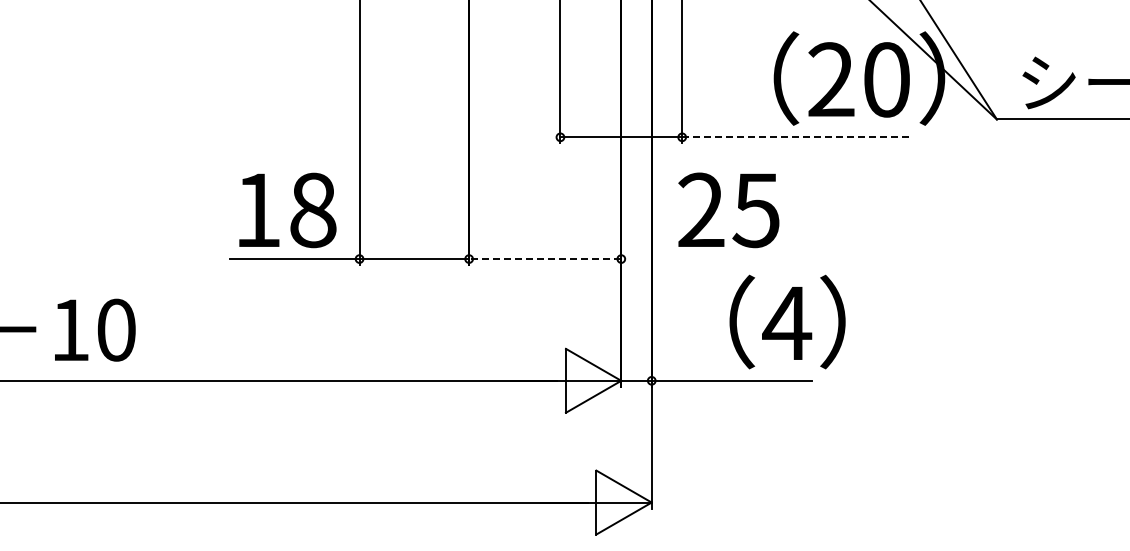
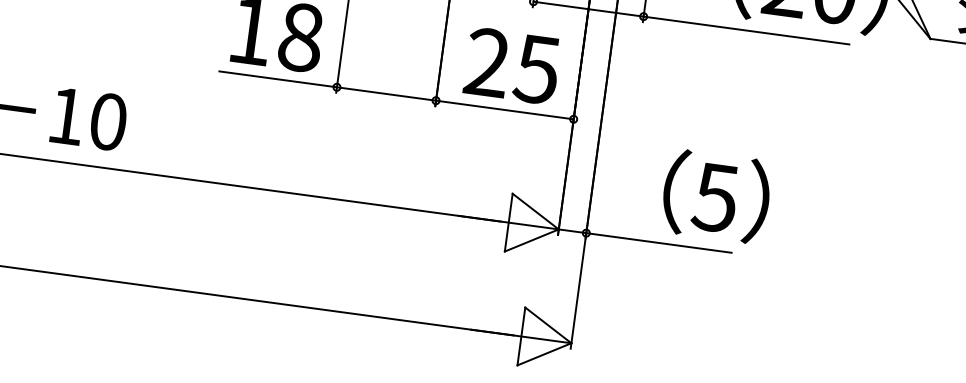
line: (795, 137) -> (746, 30), dashed -> solid
text: (728, 210) -> (511, 66), moved
line: (544, 259) -> (504, 110), dashed -> solid
text: (787, 323) -> (716, 197), 4 -> 5

